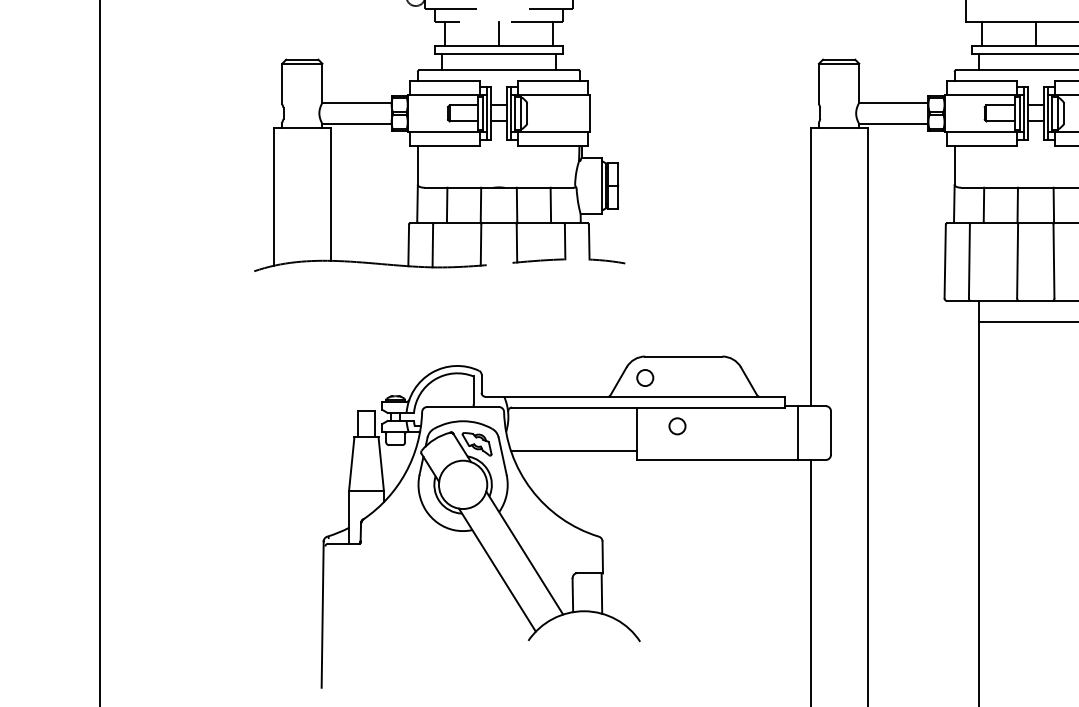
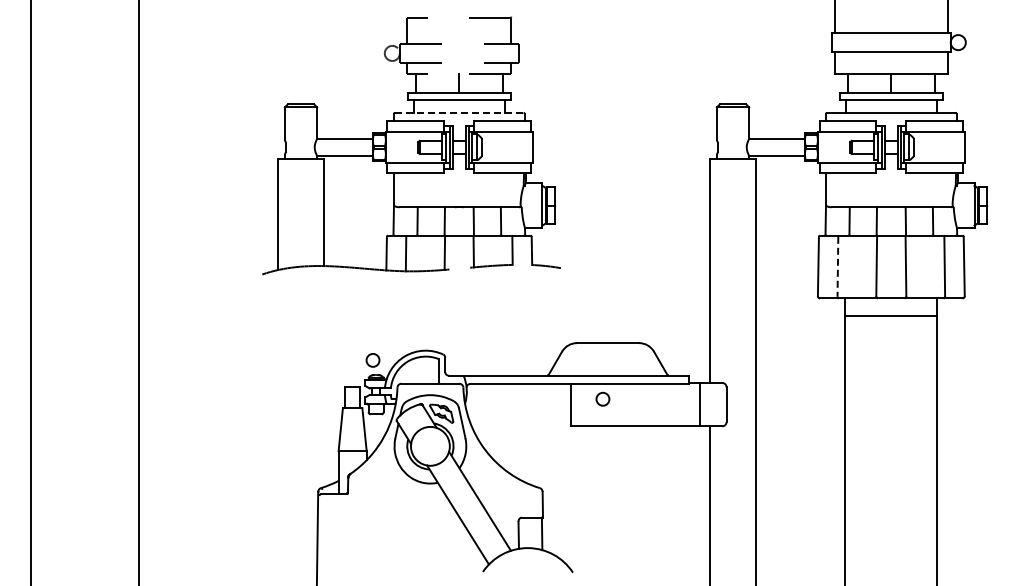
line: (499, 70) -> (459, 112), solid -> dashed
line: (968, 261) -> (837, 266), solid -> dashed
circle: (644, 378) -> (372, 360), moved
line: (573, 450) -> (519, 418), removed

